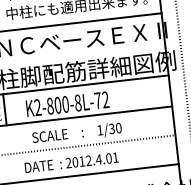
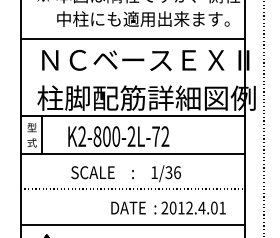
text: (78, 102) -> (131, 136), K2-800-8L-72 -> K2-800-2L-72
text: (118, 128) -> (177, 172), 1/30 -> 1/36
text: (71, 162) -> (168, 207), moved

